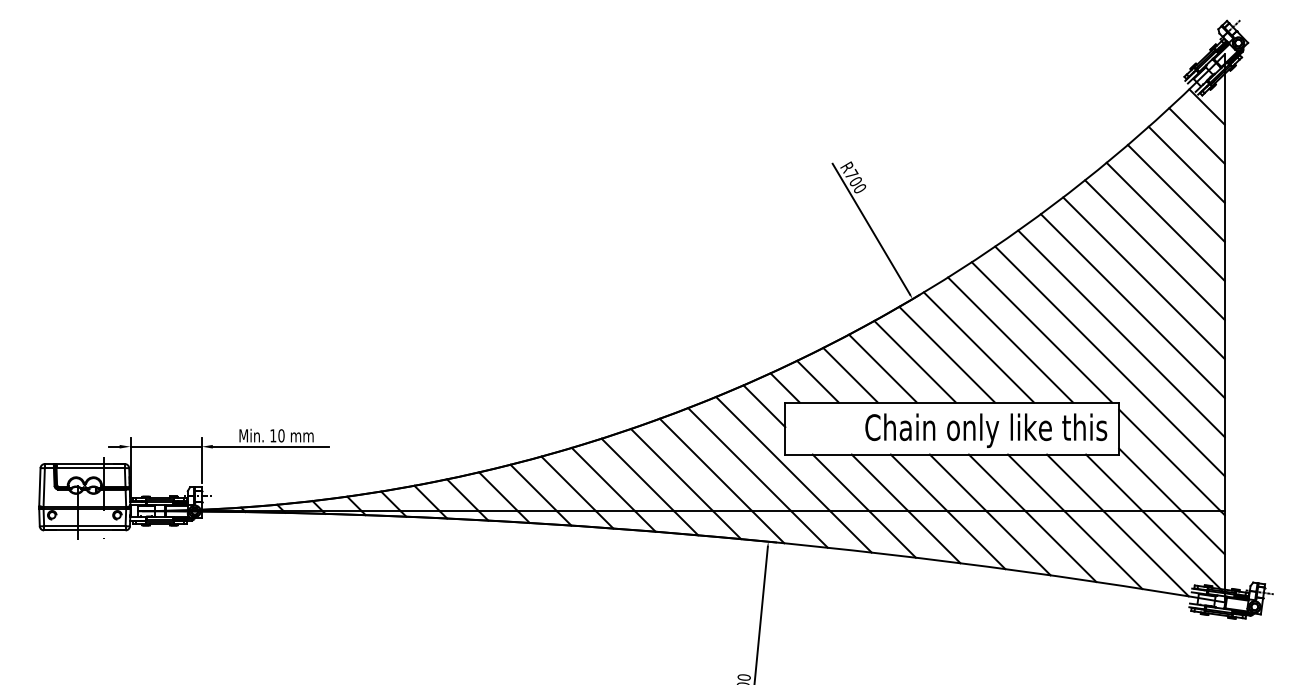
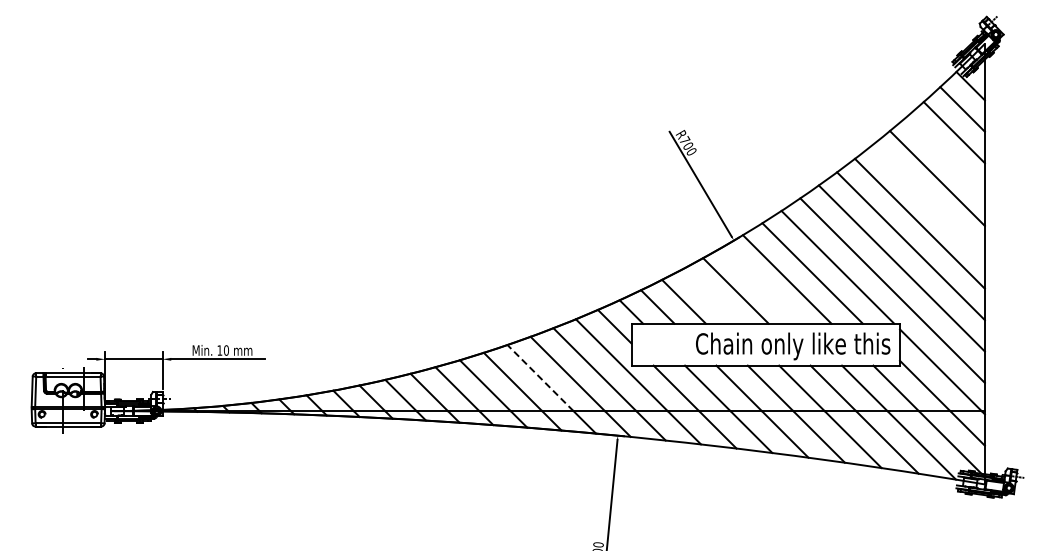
line: (1175, 193) -> (945, 155), removed
line: (1154, 250) -> (928, 201), removed
line: (946, 353) -> (761, 284), removed
line: (882, 368) -> (709, 296), removed
line: (672, 470) -> (540, 378), solid -> dashed

